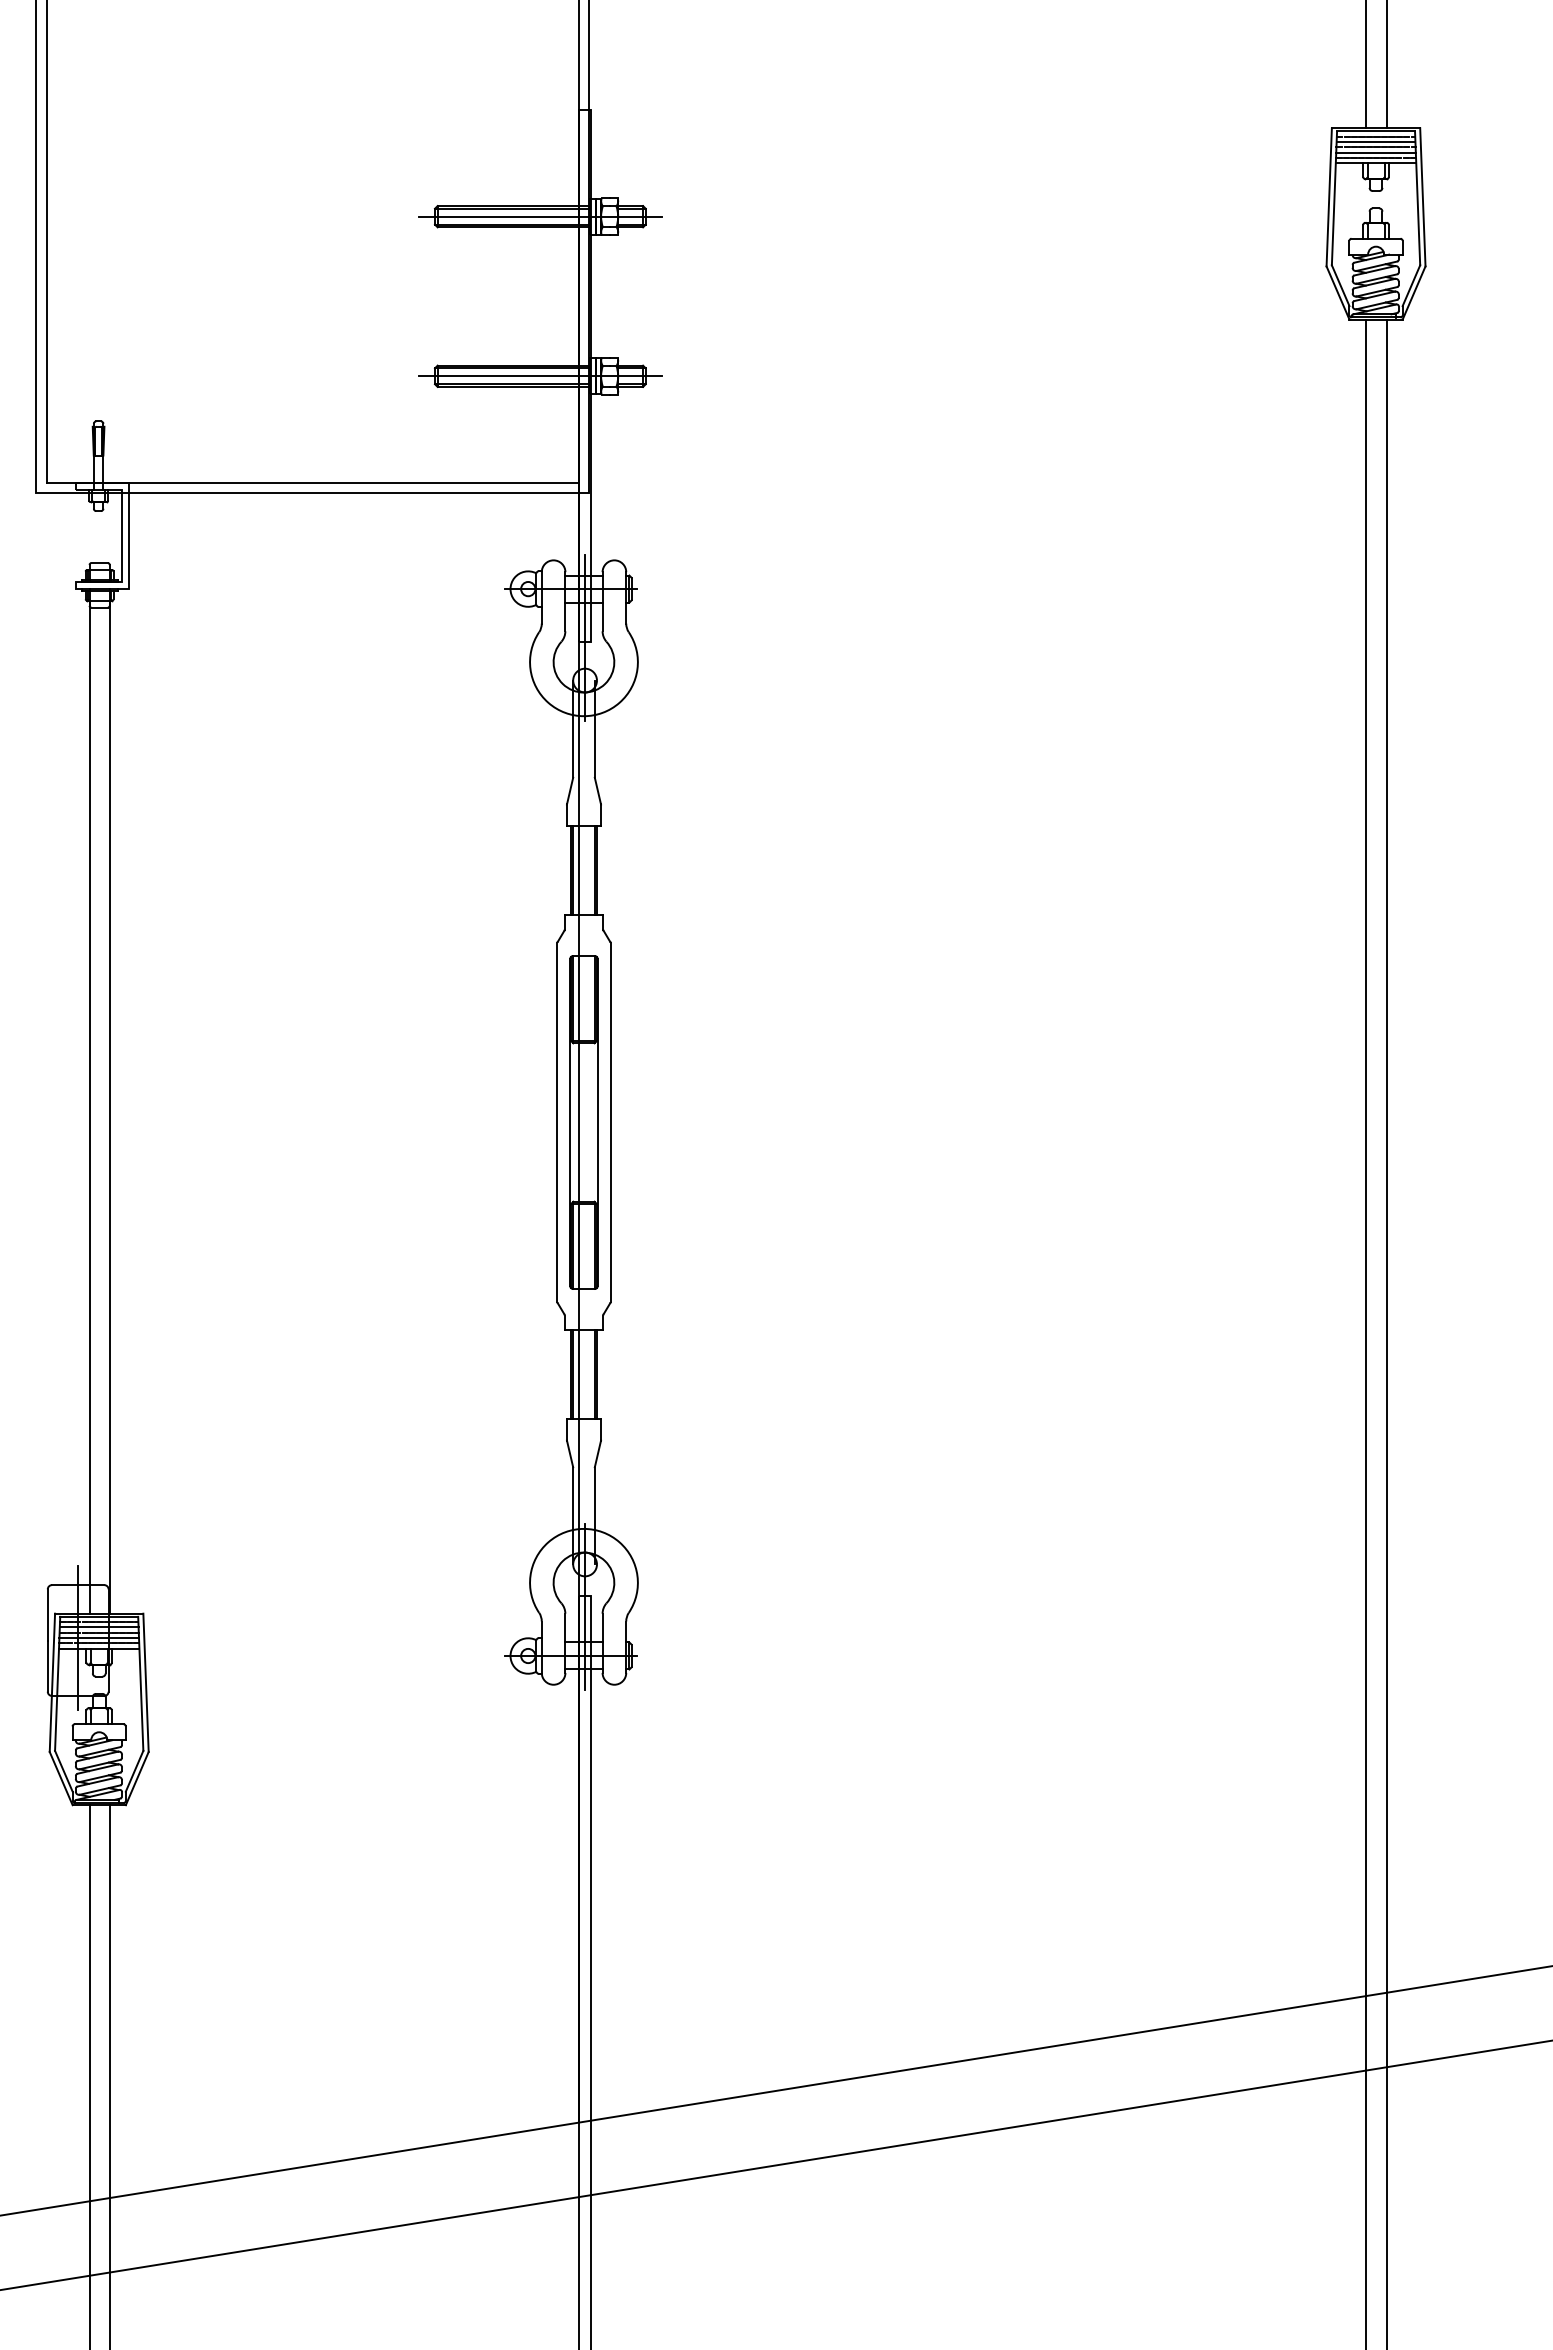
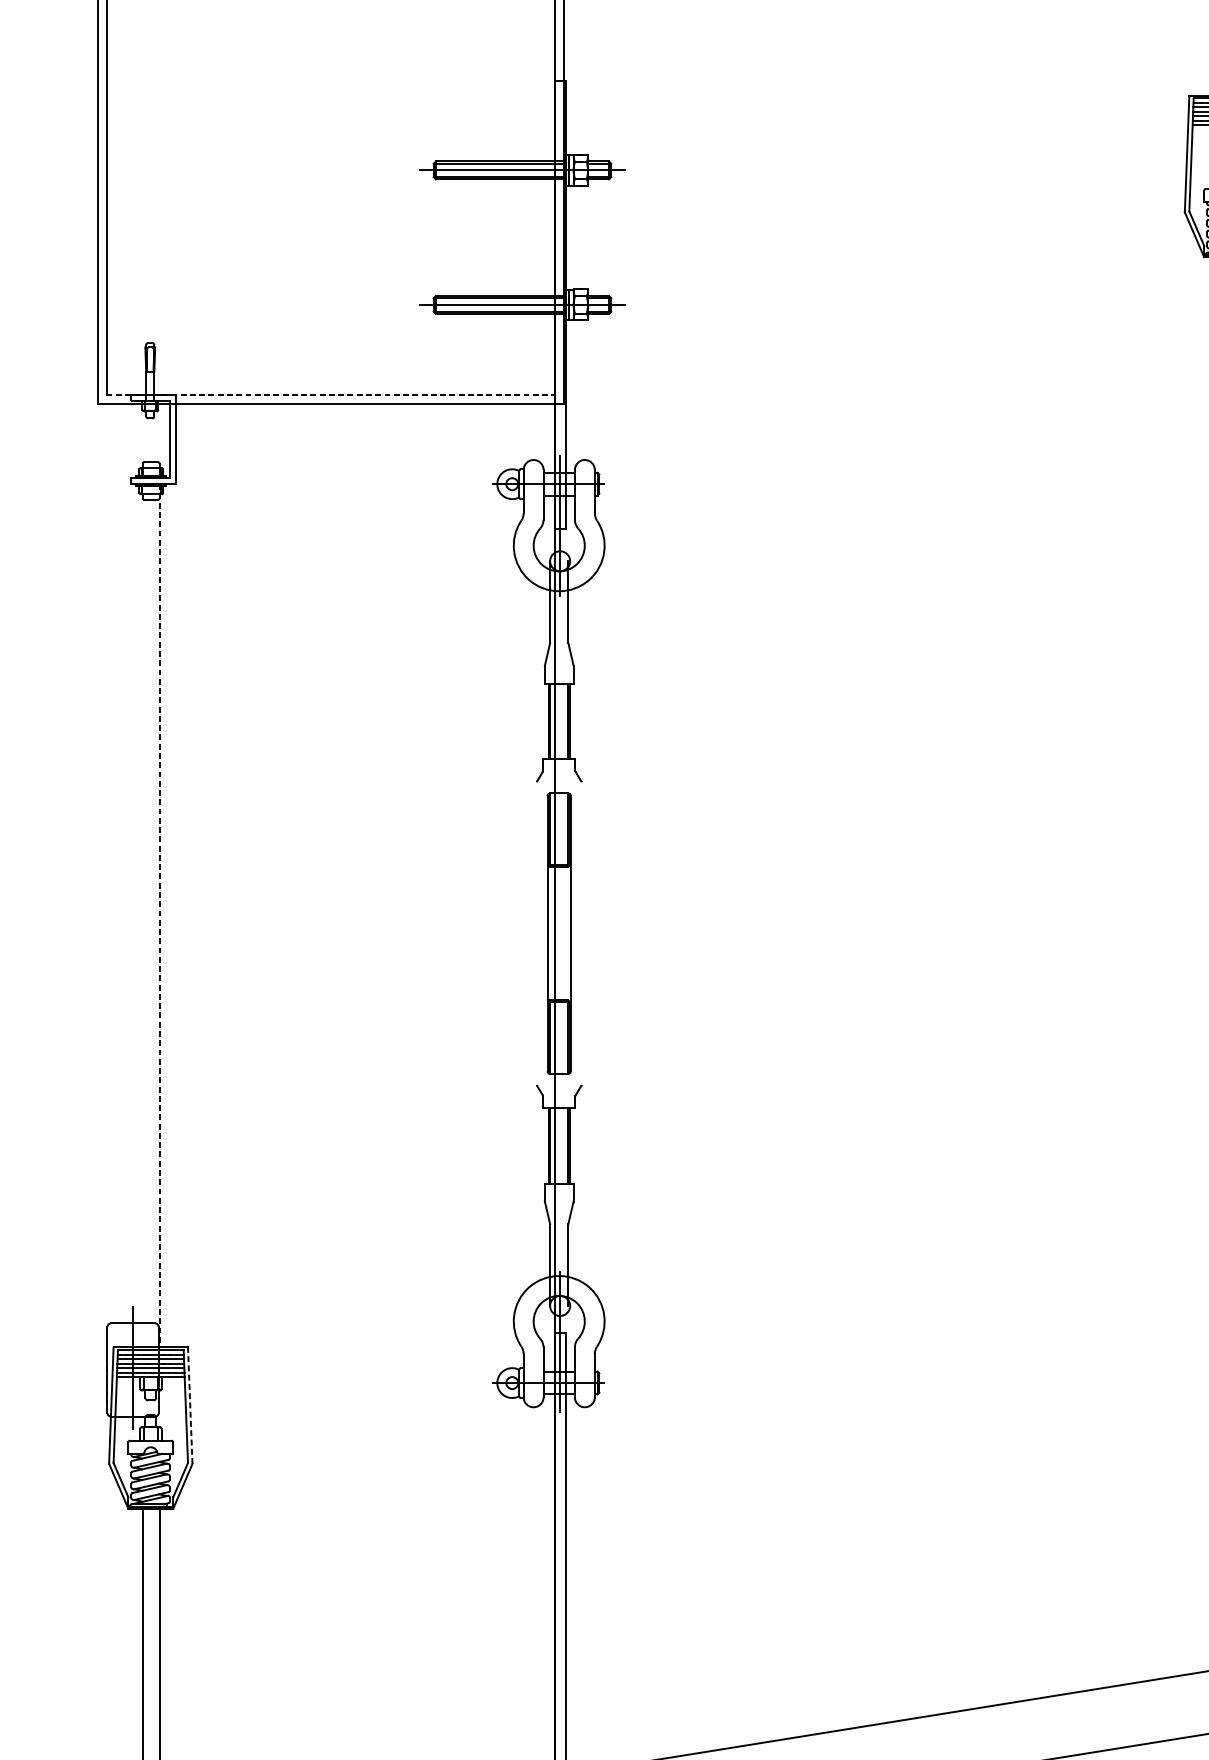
line: (313, 482) -> (331, 394), solid -> dashed
line: (89, 1101) -> (142, 915), removed
line: (109, 1101) -> (159, 915), solid -> dashed
line: (557, 1122) -> (536, 933), removed
line: (610, 1122) -> (581, 933), removed
line: (146, 1682) -> (190, 1405), solid -> dashed

